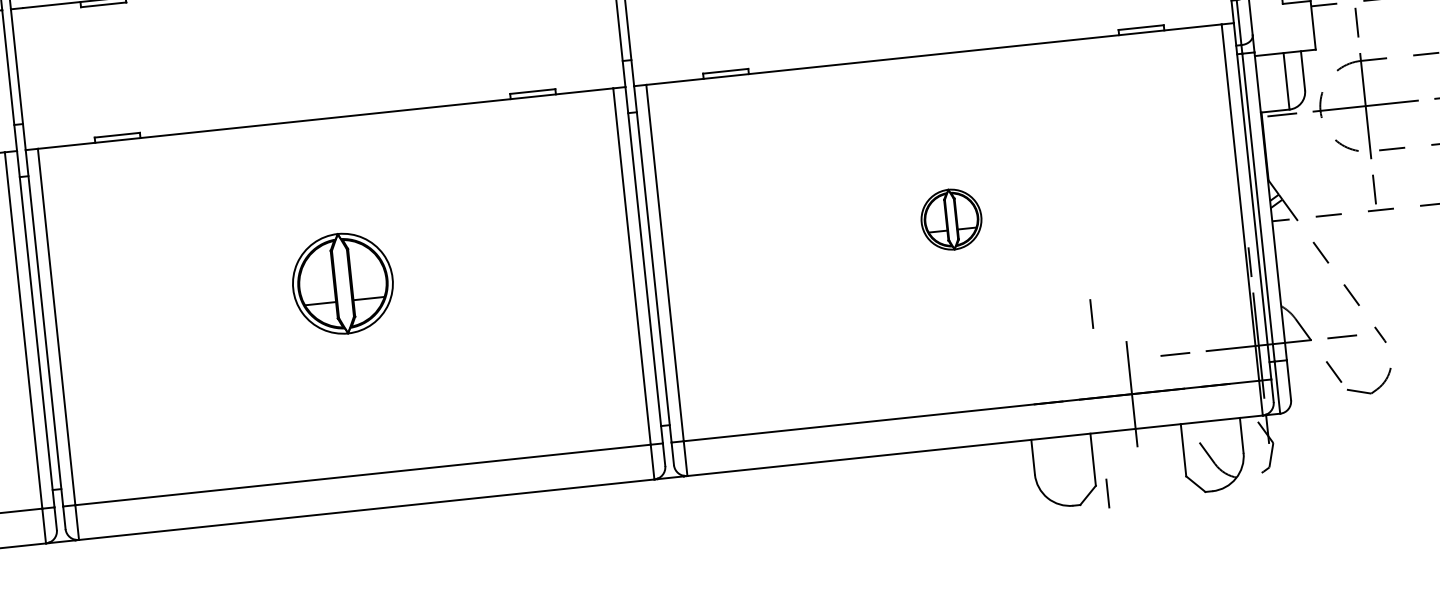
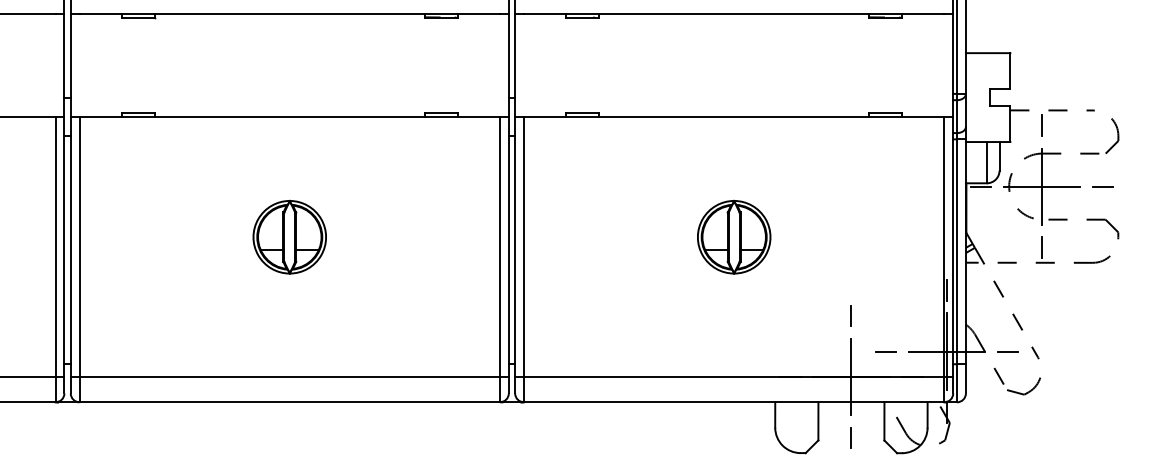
part: (951, 218) -> (734, 236), size x1.67
line: (1090, 313) -> (850, 315), moved
line: (1106, 493) -> (850, 437), moved

